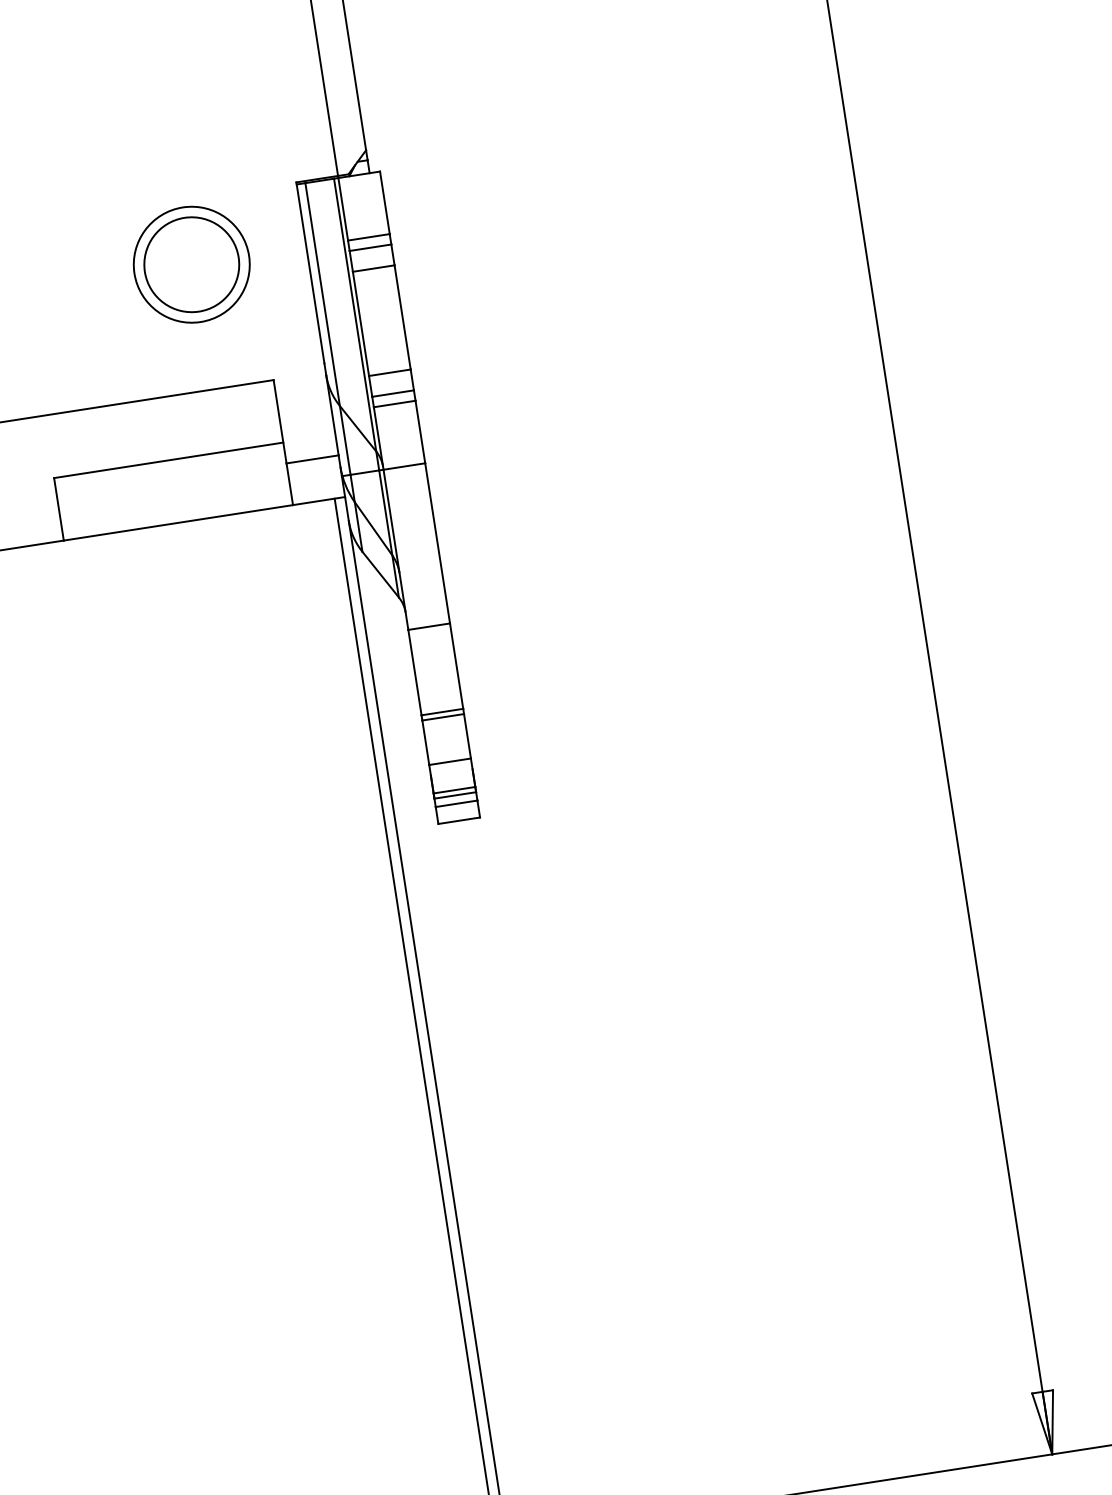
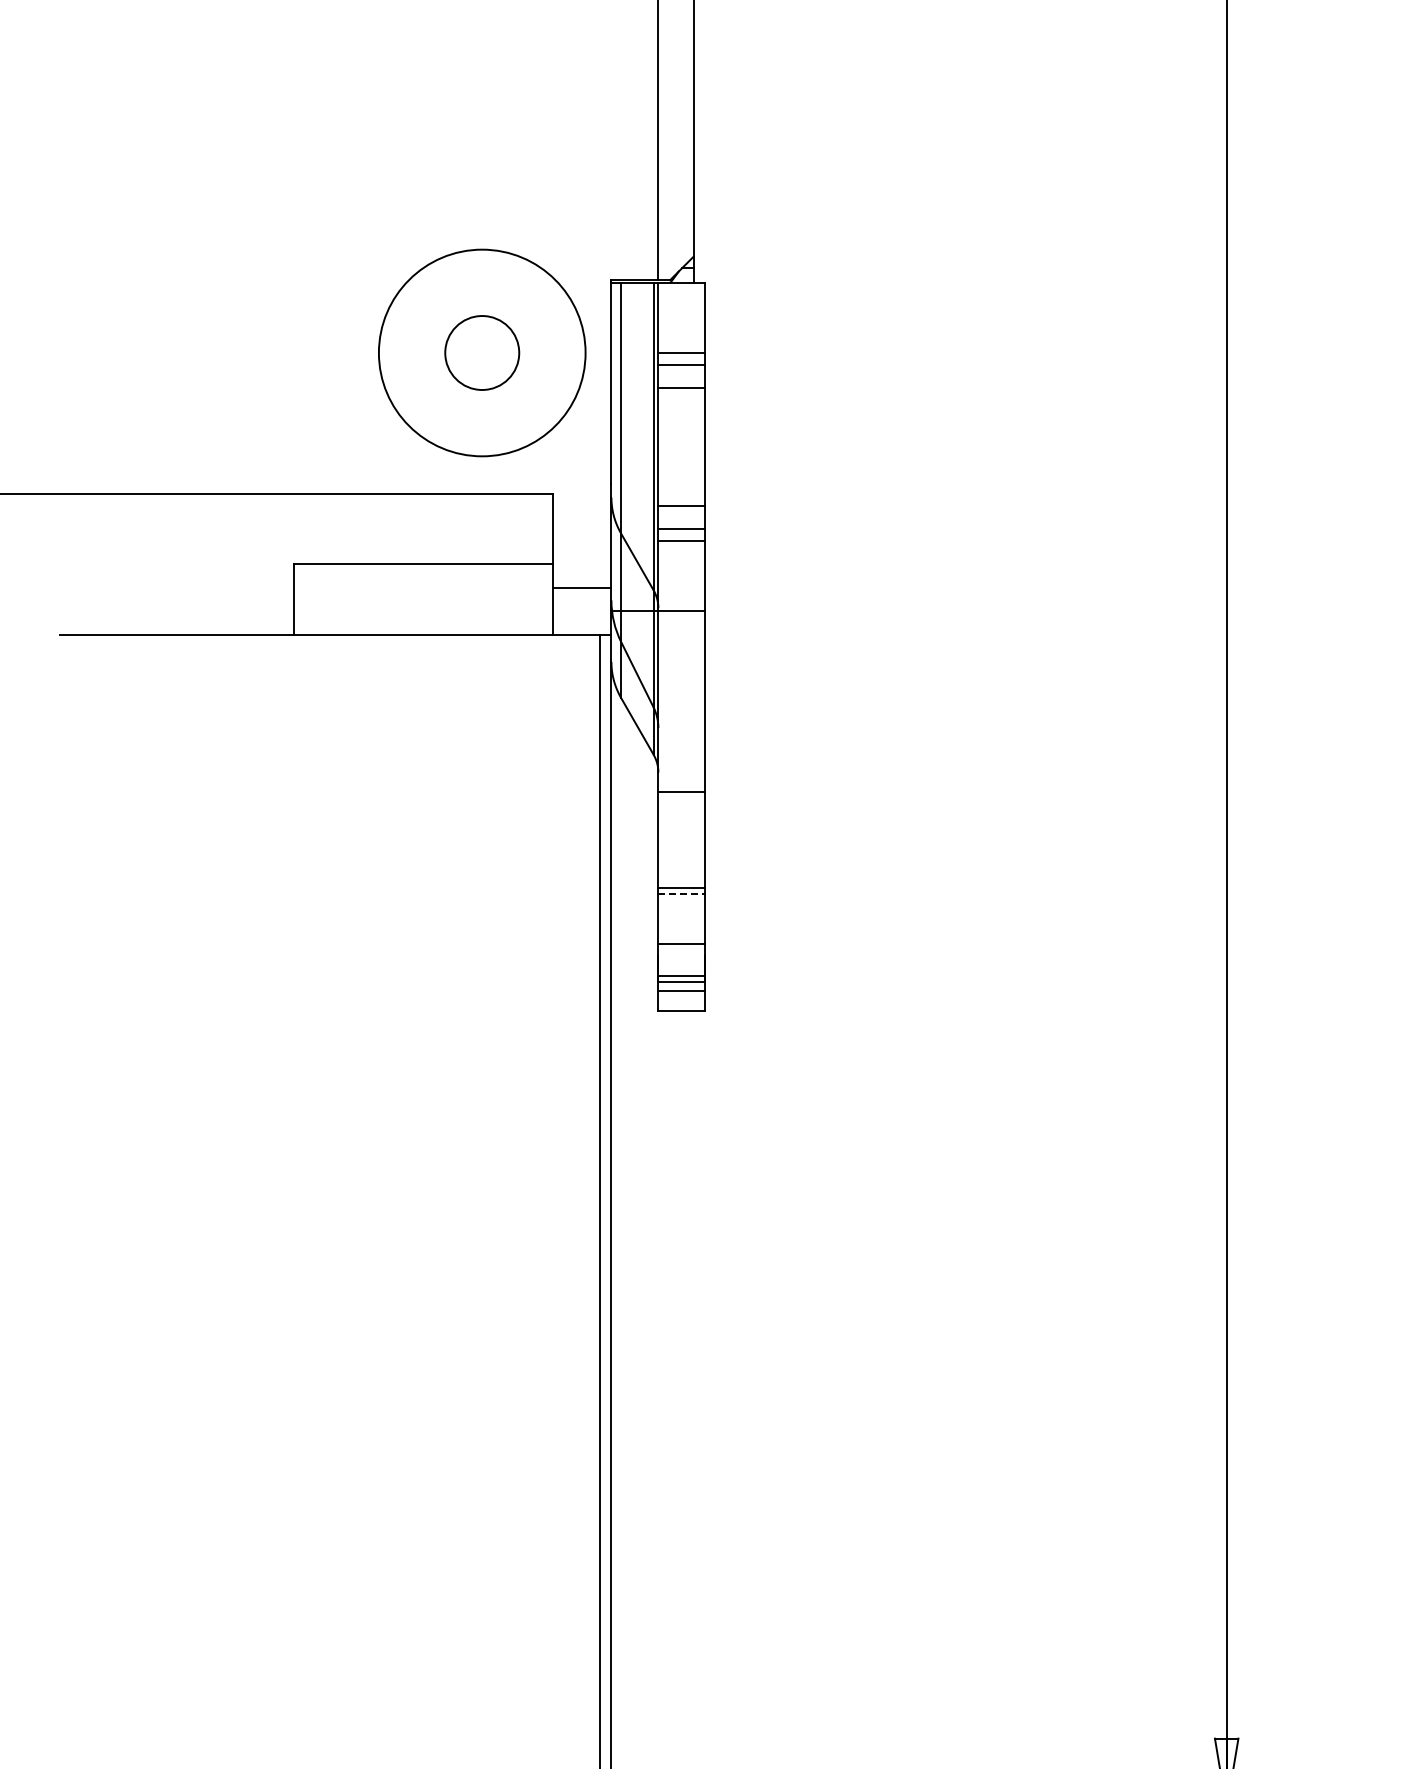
circle: (191, 264) -> (481, 352), size x1.6
circle: (191, 264) -> (482, 352), size x0.7
line: (443, 716) -> (682, 893), solid -> dashed

